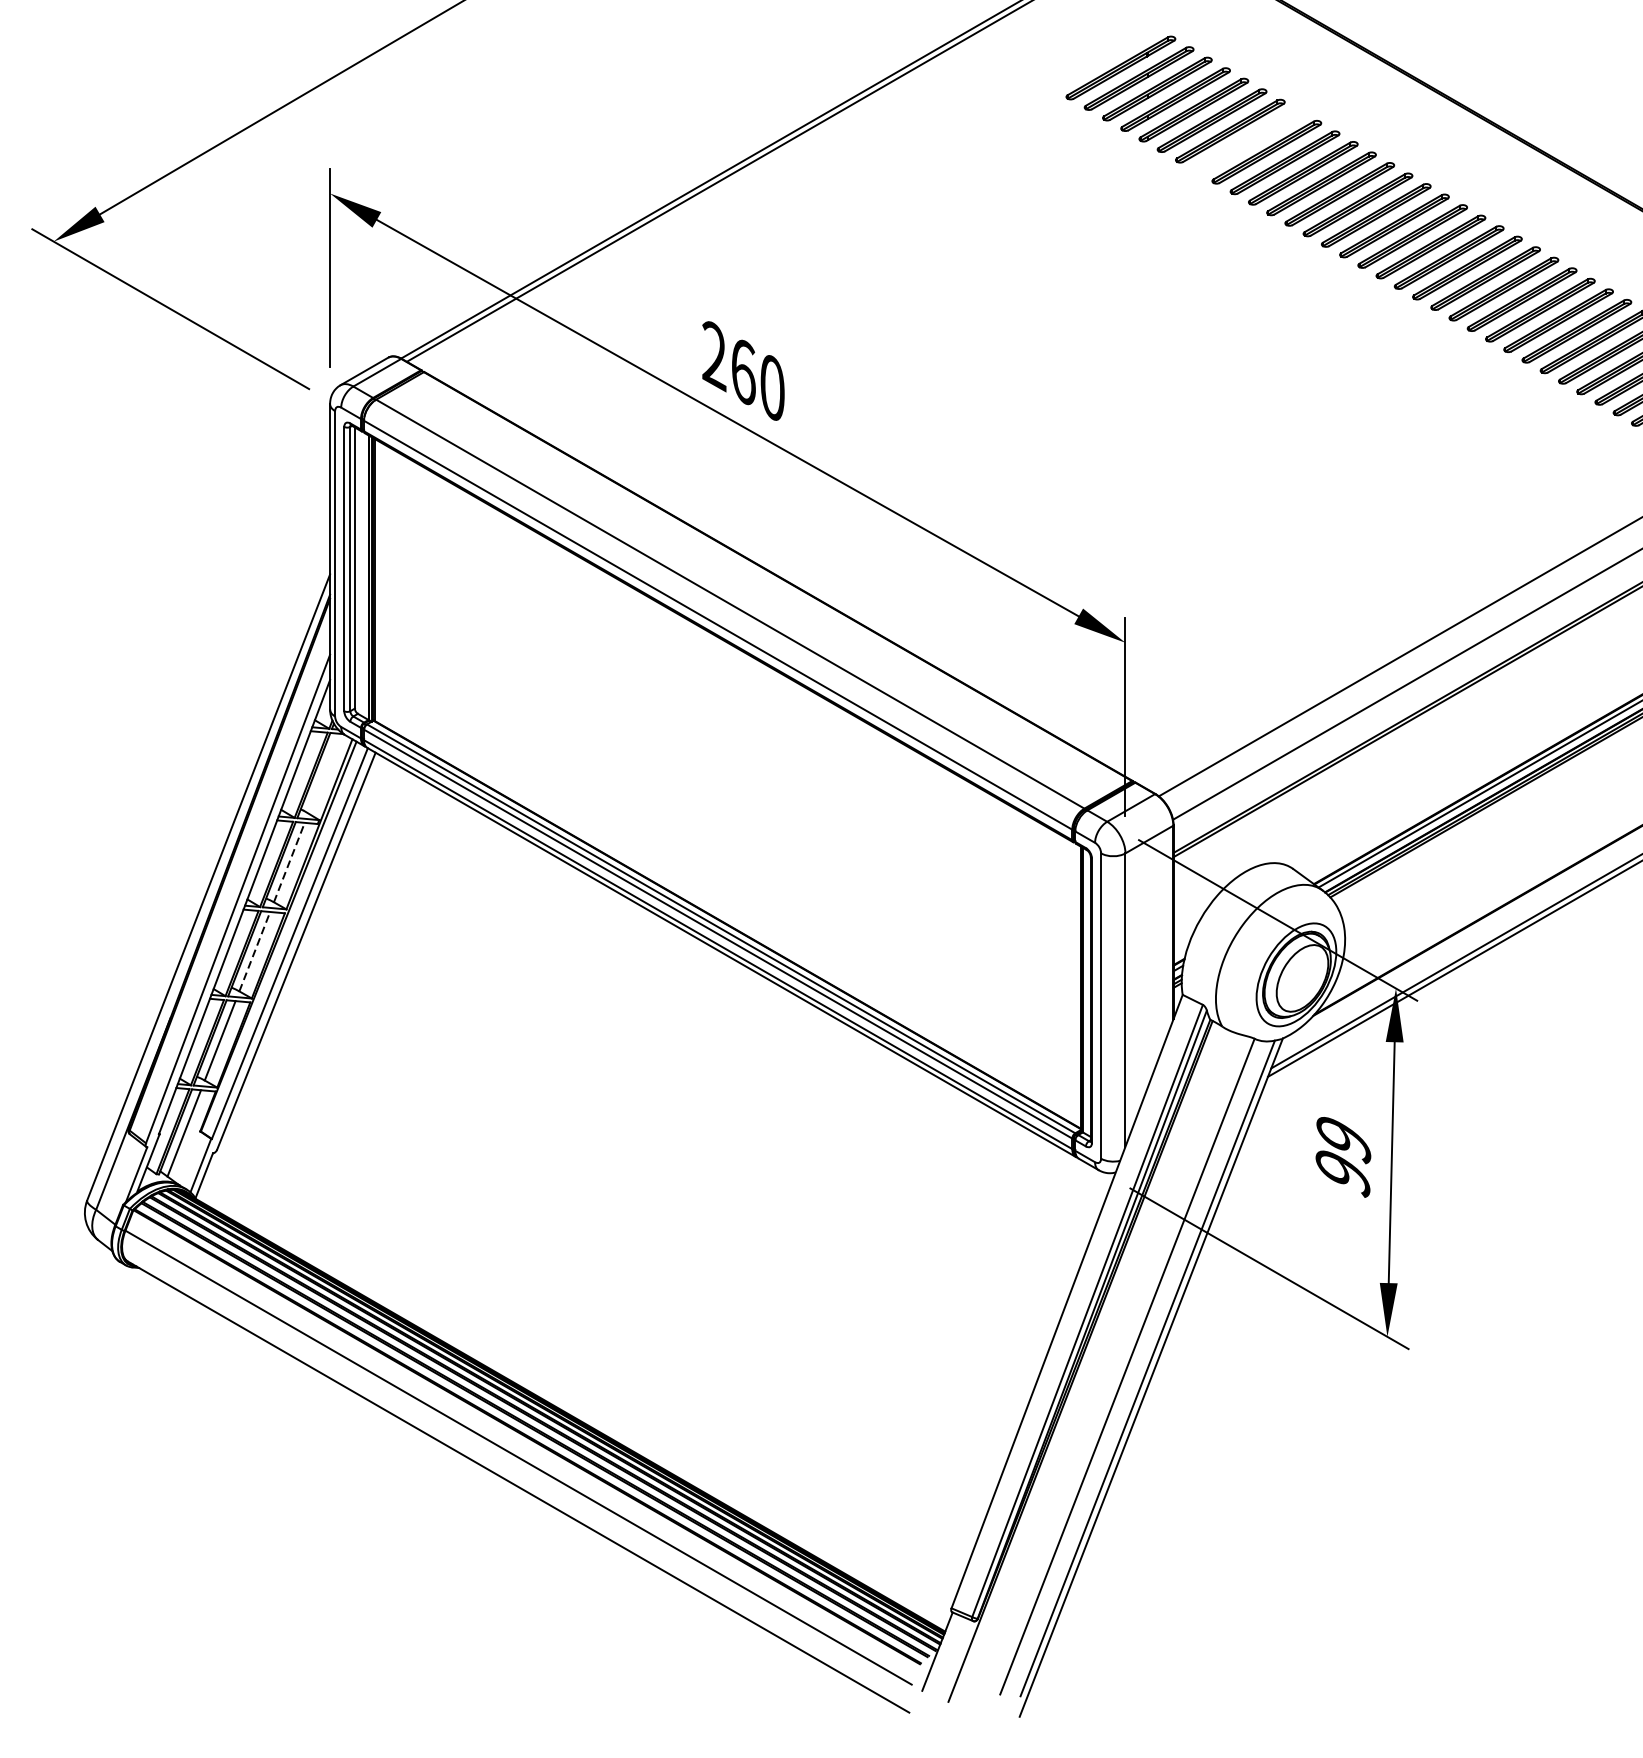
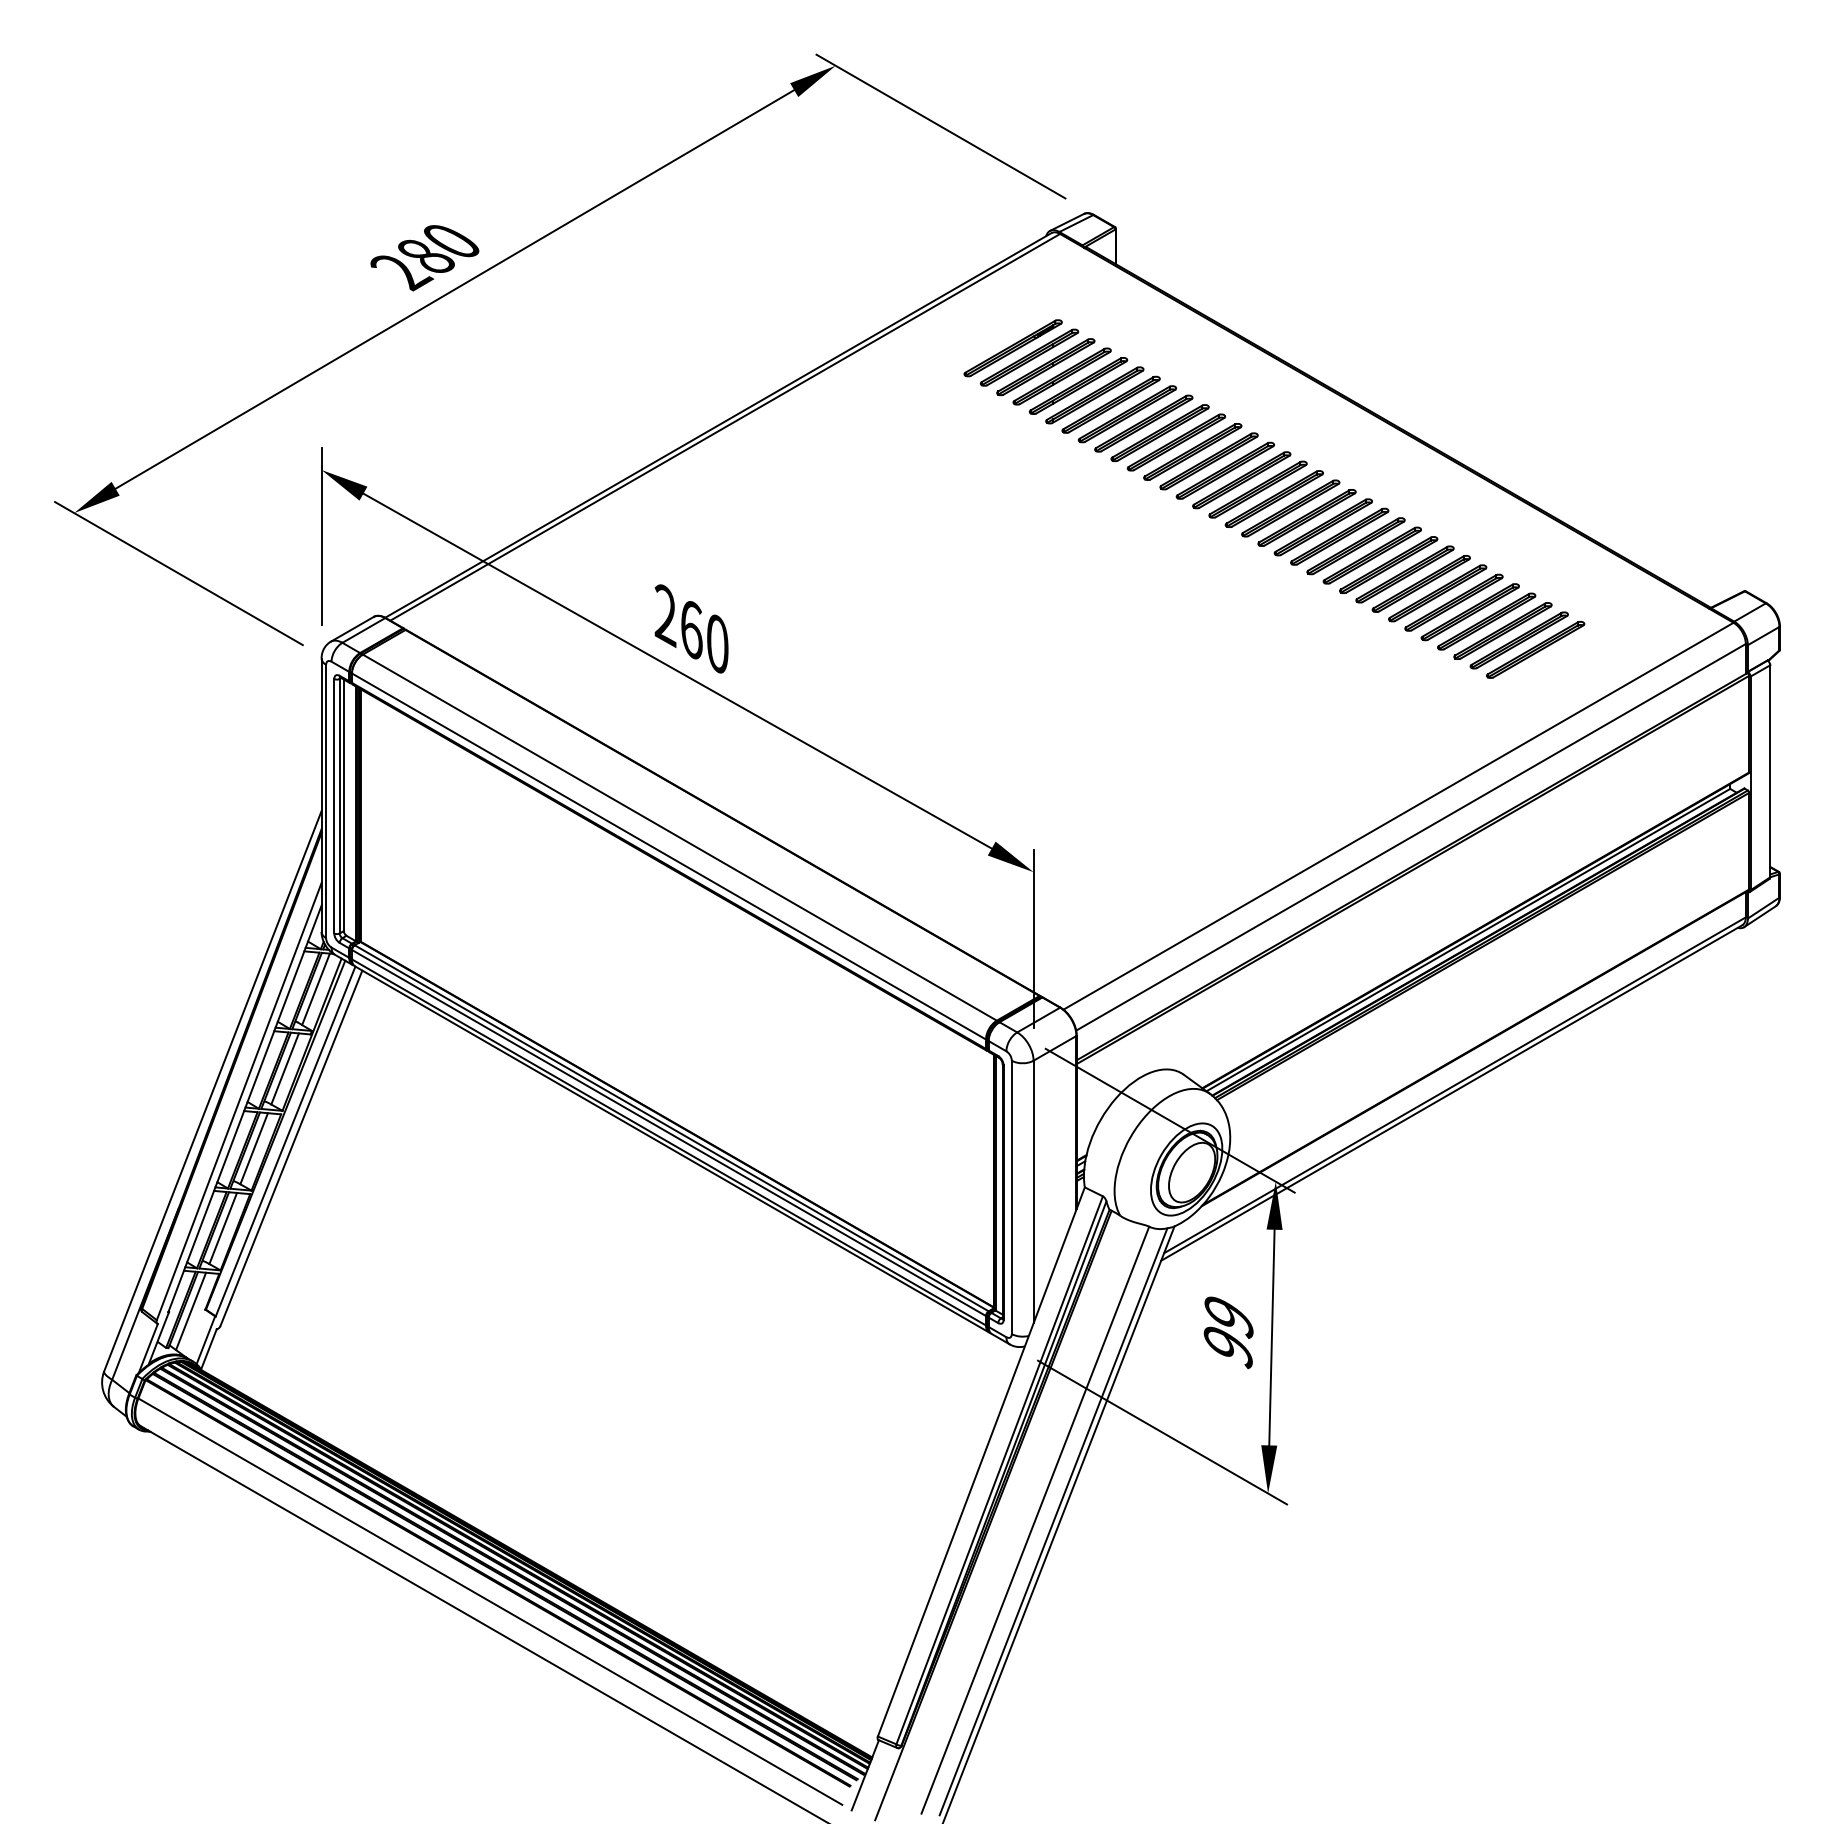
part: (1101, 57) -> (1012, 348), added
part: (1248, 141) -> (1143, 423), added
line: (323, 773) -> (315, 989), added
line: (289, 862) -> (285, 1068), dashed -> solid
line: (255, 951) -> (254, 1148), dashed -> solid

